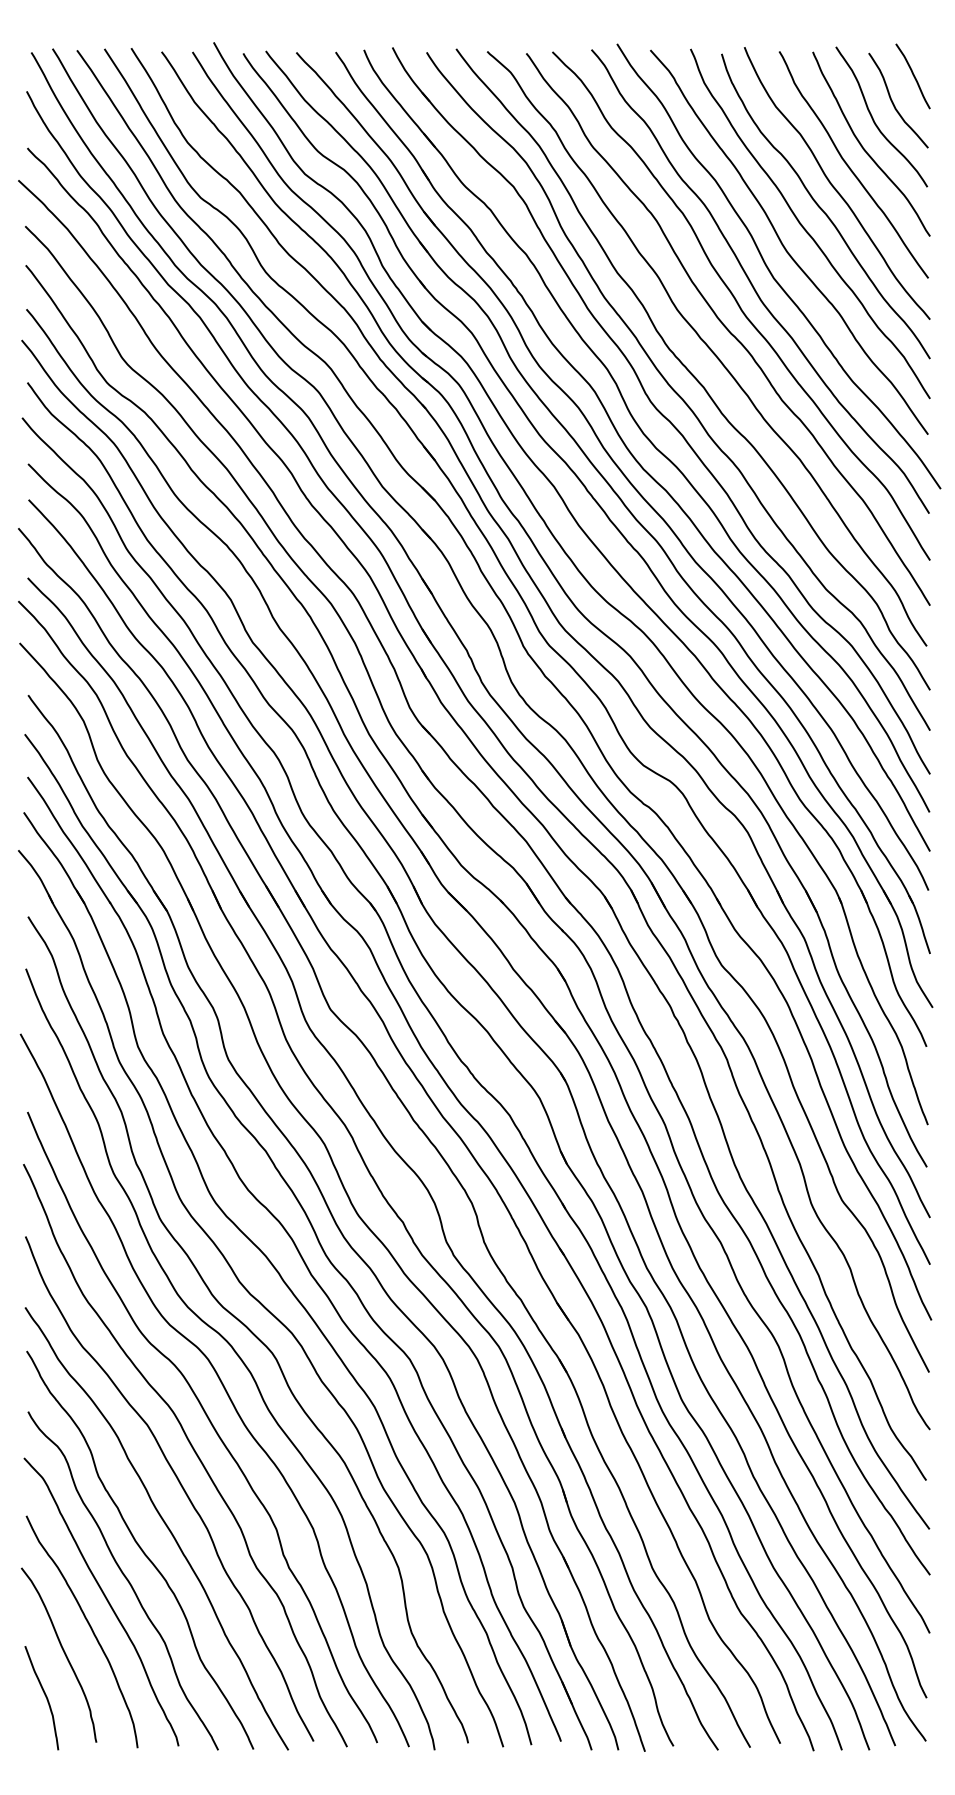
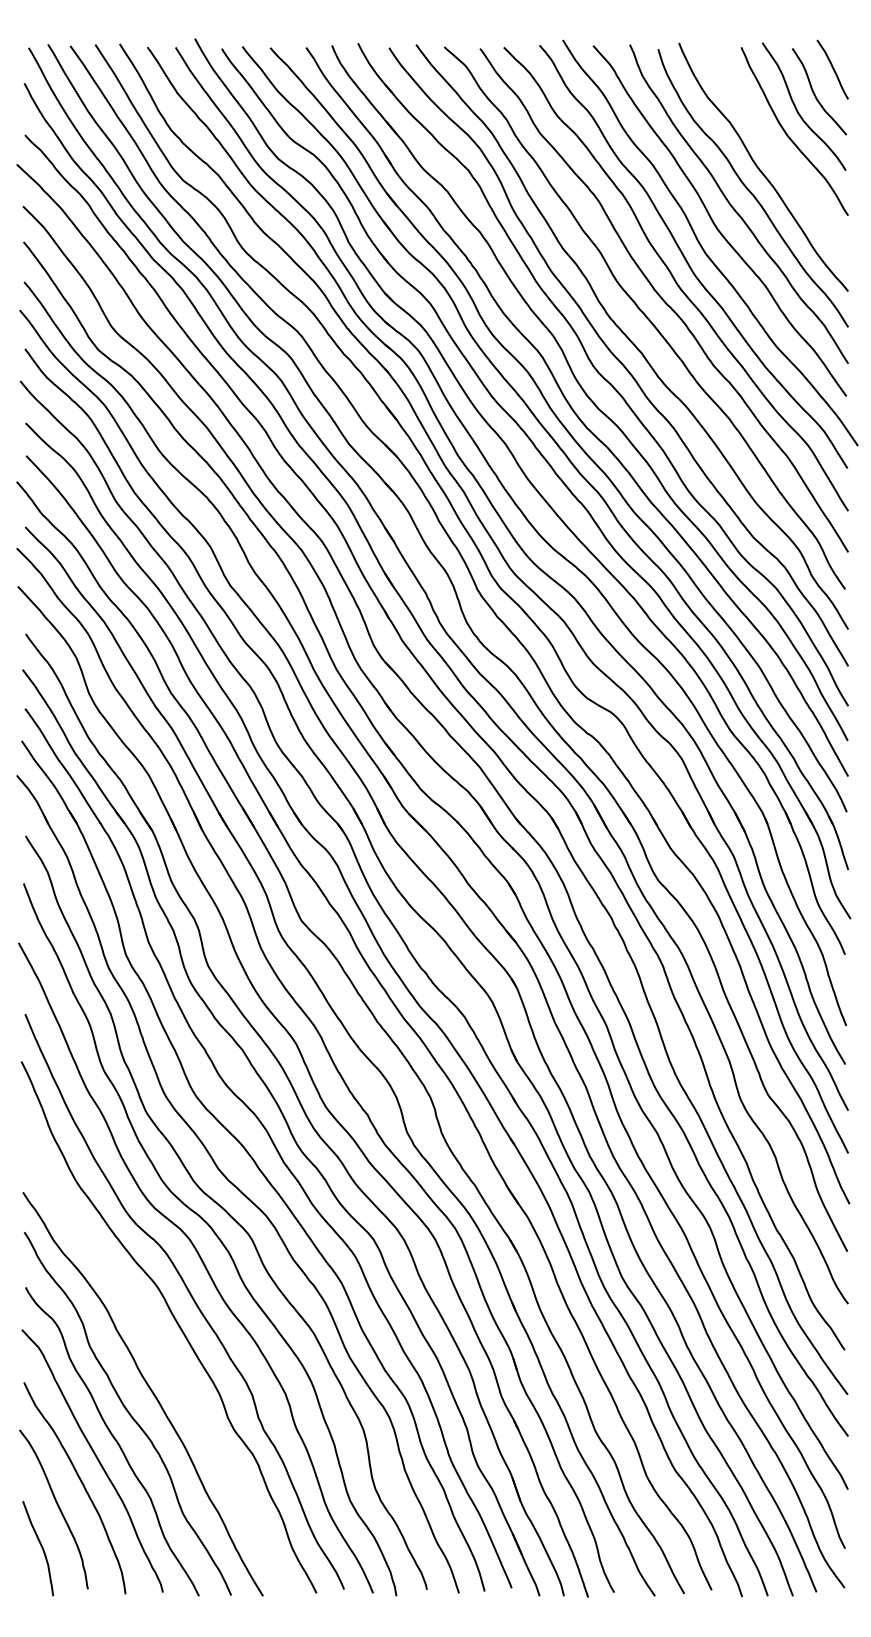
curve: (850, 167) -> (775, 152), removed
curve: (179, 1484) -> (163, 1353), removed

